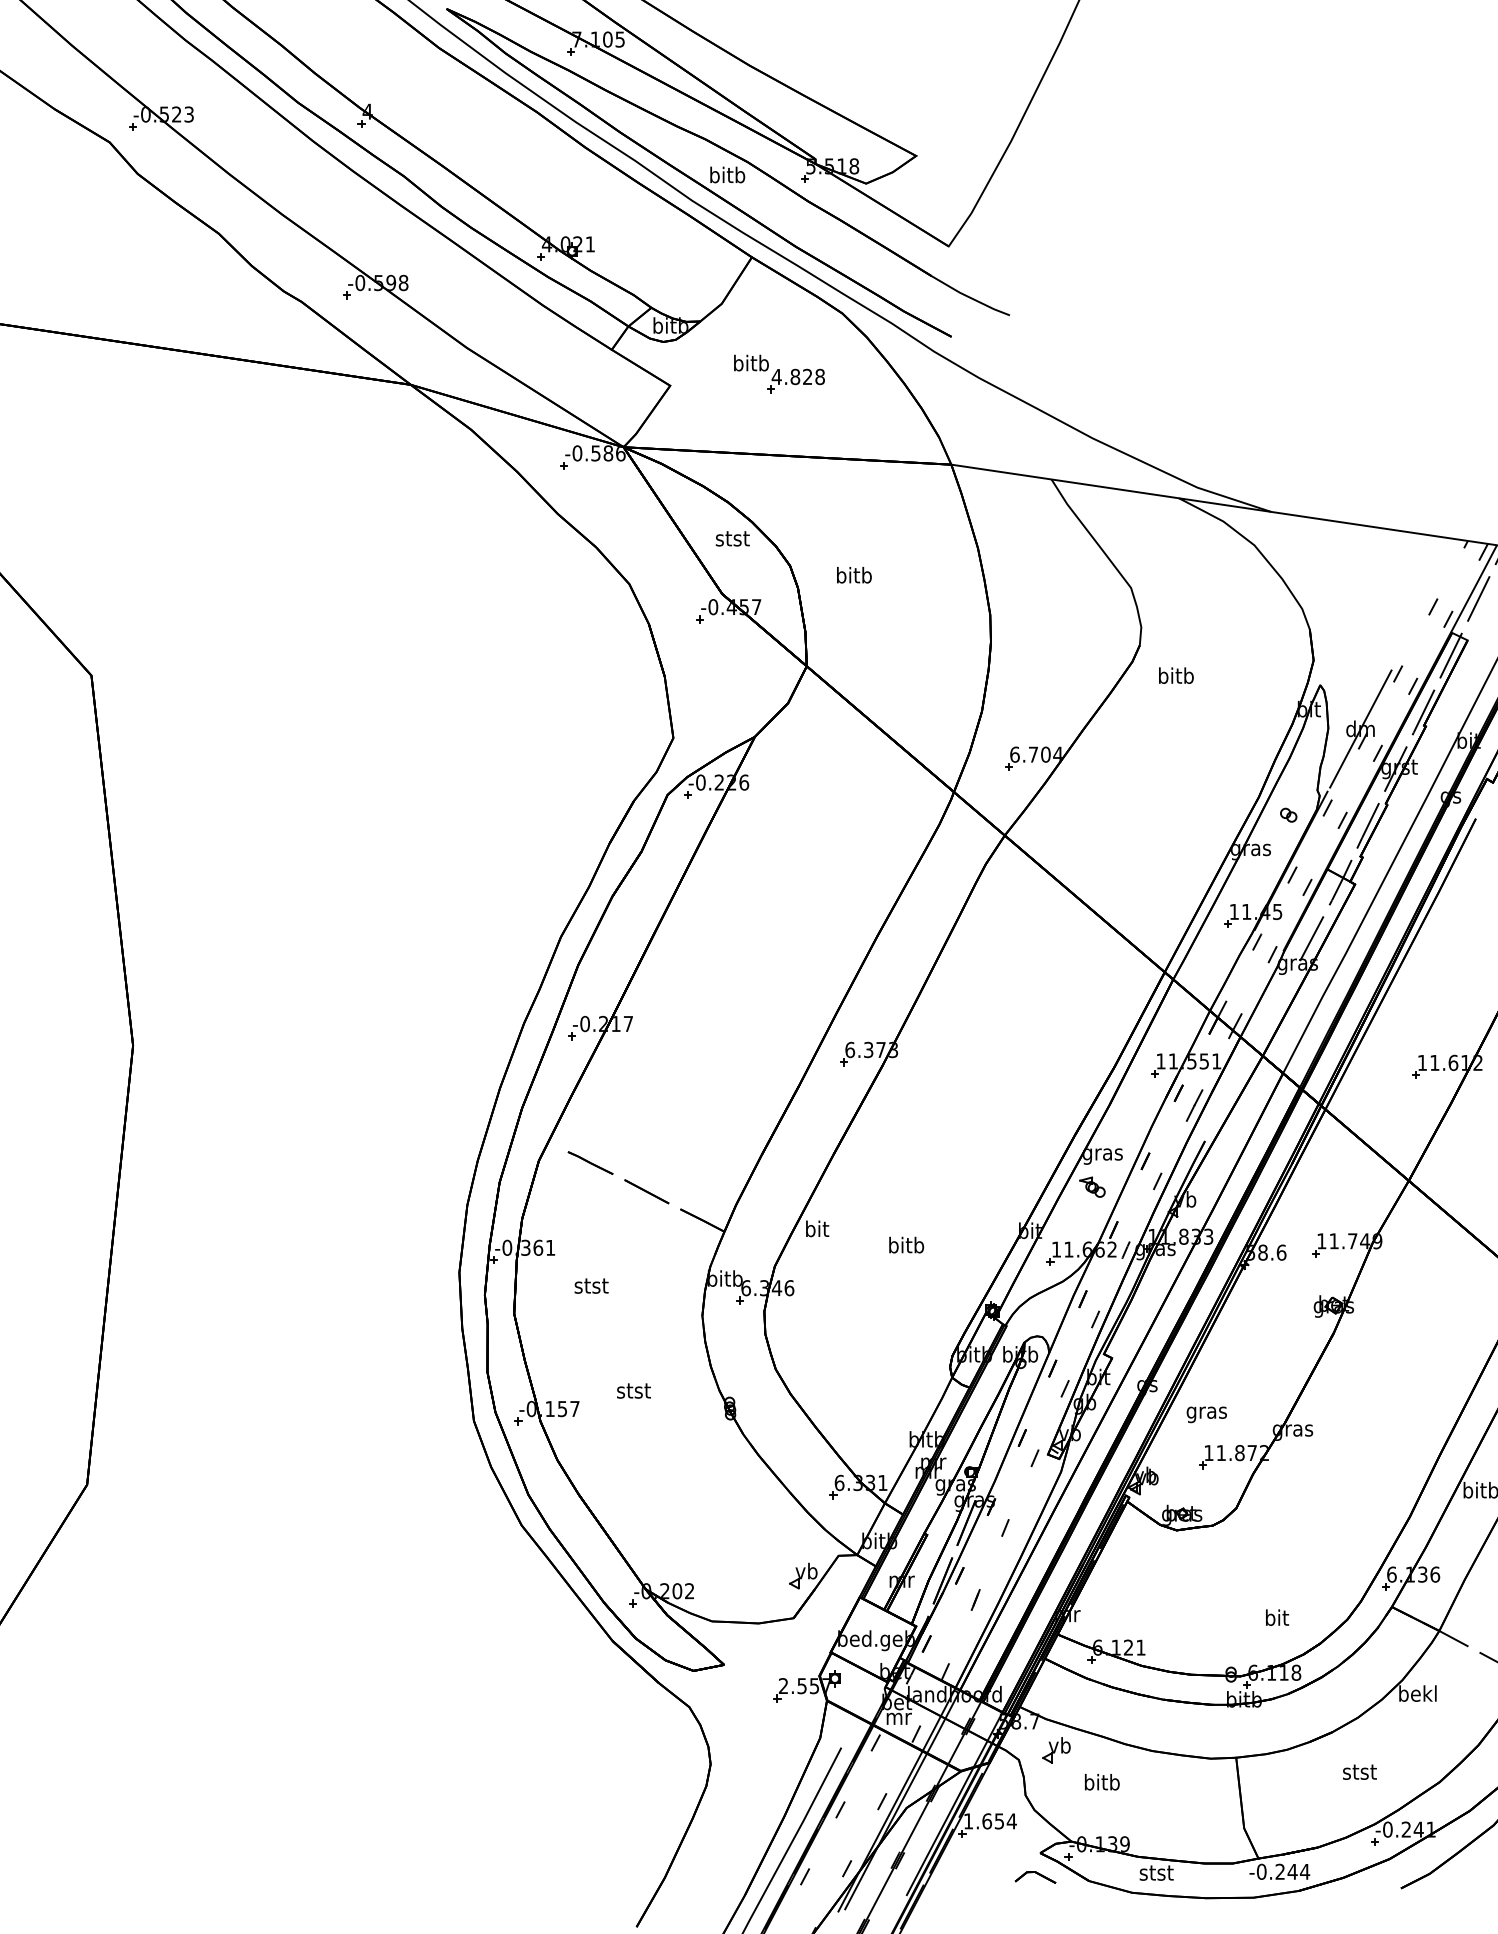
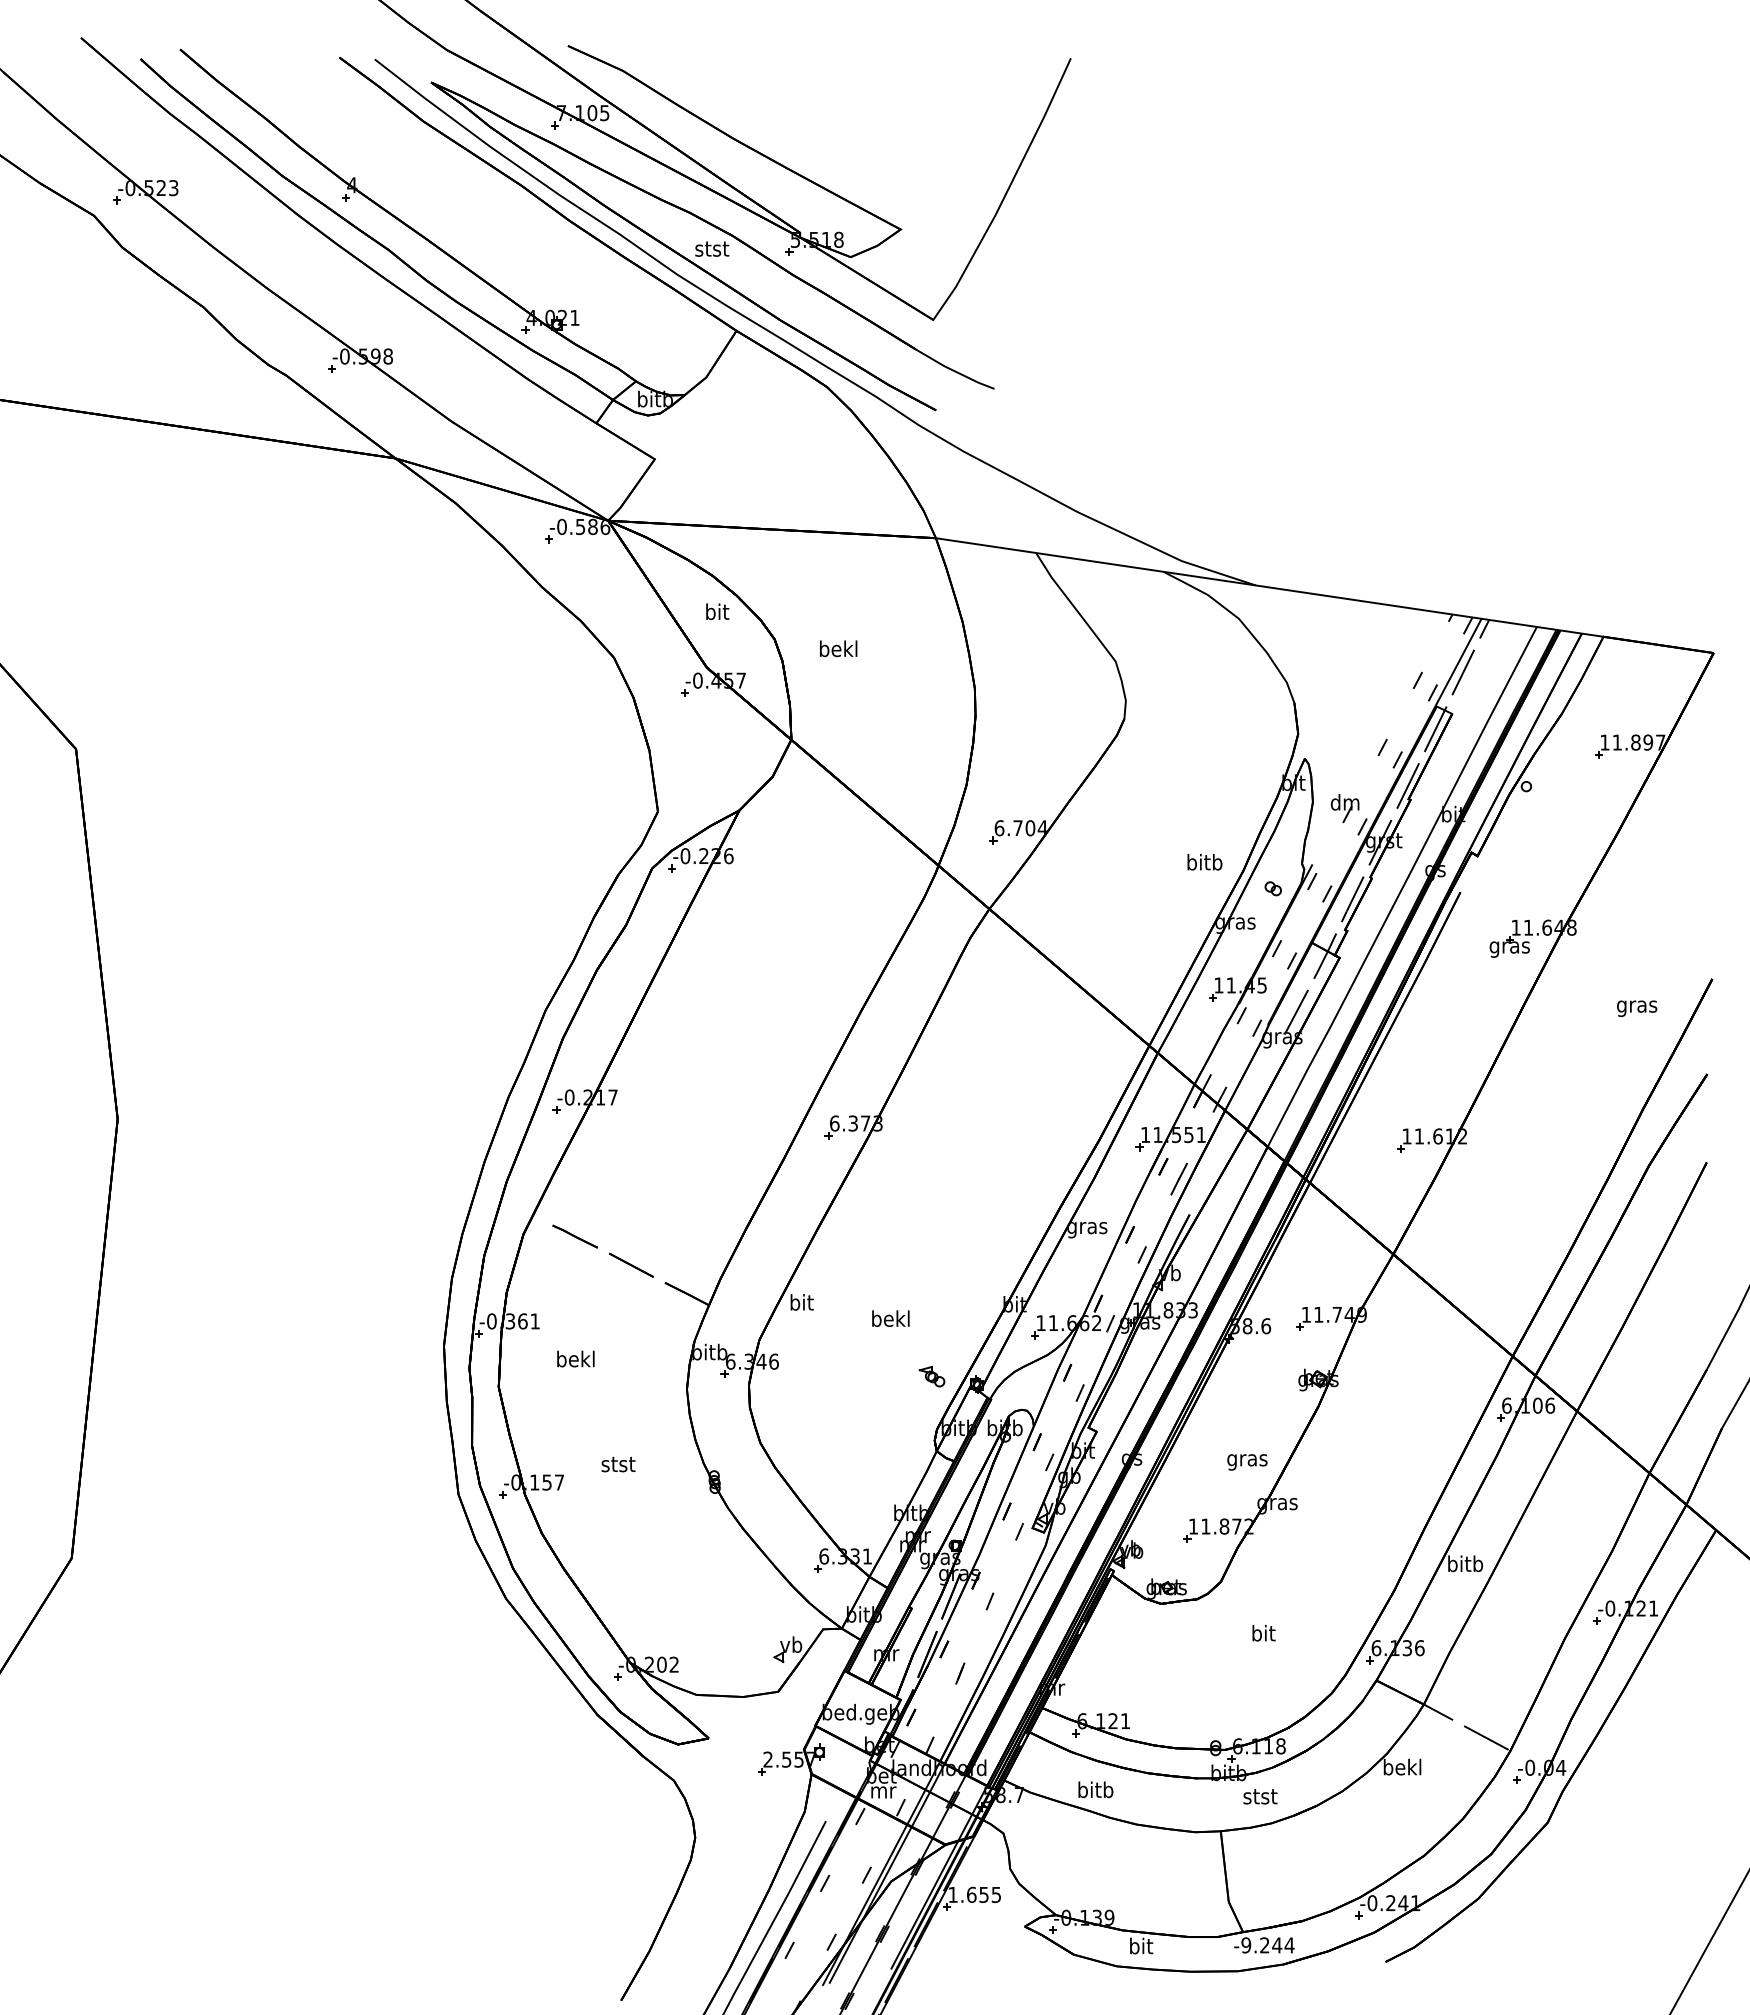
text: (726, 174) -> (711, 248), bitb -> stst
part: (778, 373) -> (763, 447), removed
text: (732, 537) -> (717, 611), stst -> bit
text: (853, 574) -> (838, 648), bitb -> bekl
text: (1175, 675) -> (1204, 862), moved
line: (1360, 728) -> (1345, 802), removed
part: (1091, 1186) -> (931, 1376), moved
text: (905, 1244) -> (890, 1318), bitb -> bekl
text: (590, 1284) -> (575, 1358), stst -> bekl
text: (1206, 1414) -> (1247, 1462), moved
text: (1276, 1617) -> (1263, 1633), moved
part: (1055, 1749) -> (1040, 1823), removed
text: (1359, 1771) -> (1260, 1796), moved
text: (1101, 1781) -> (1095, 1789), moved
text: (1011, 1821) -> (996, 1895), 1.654 -> 1.655
text: (1156, 1871) -> (1141, 1945), stst -> bit
text: (1261, 1871) -> (1246, 1945), -0.244 -> -9.244
part: (1034, 1876) -> (1019, 1950), removed

